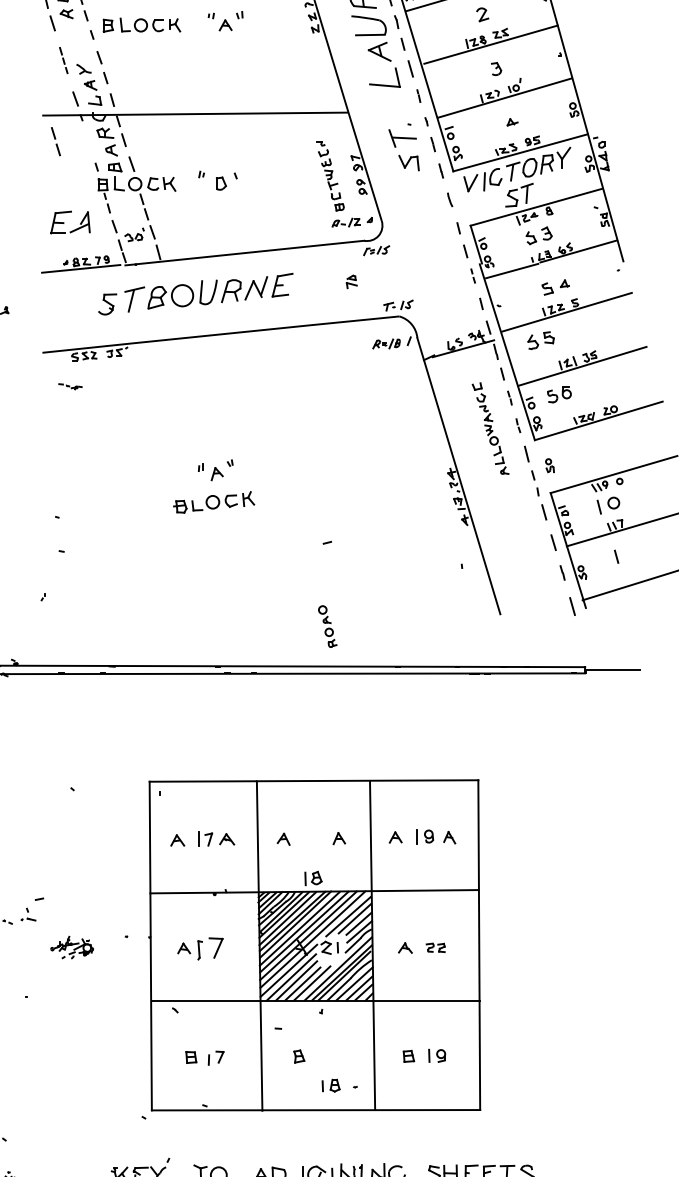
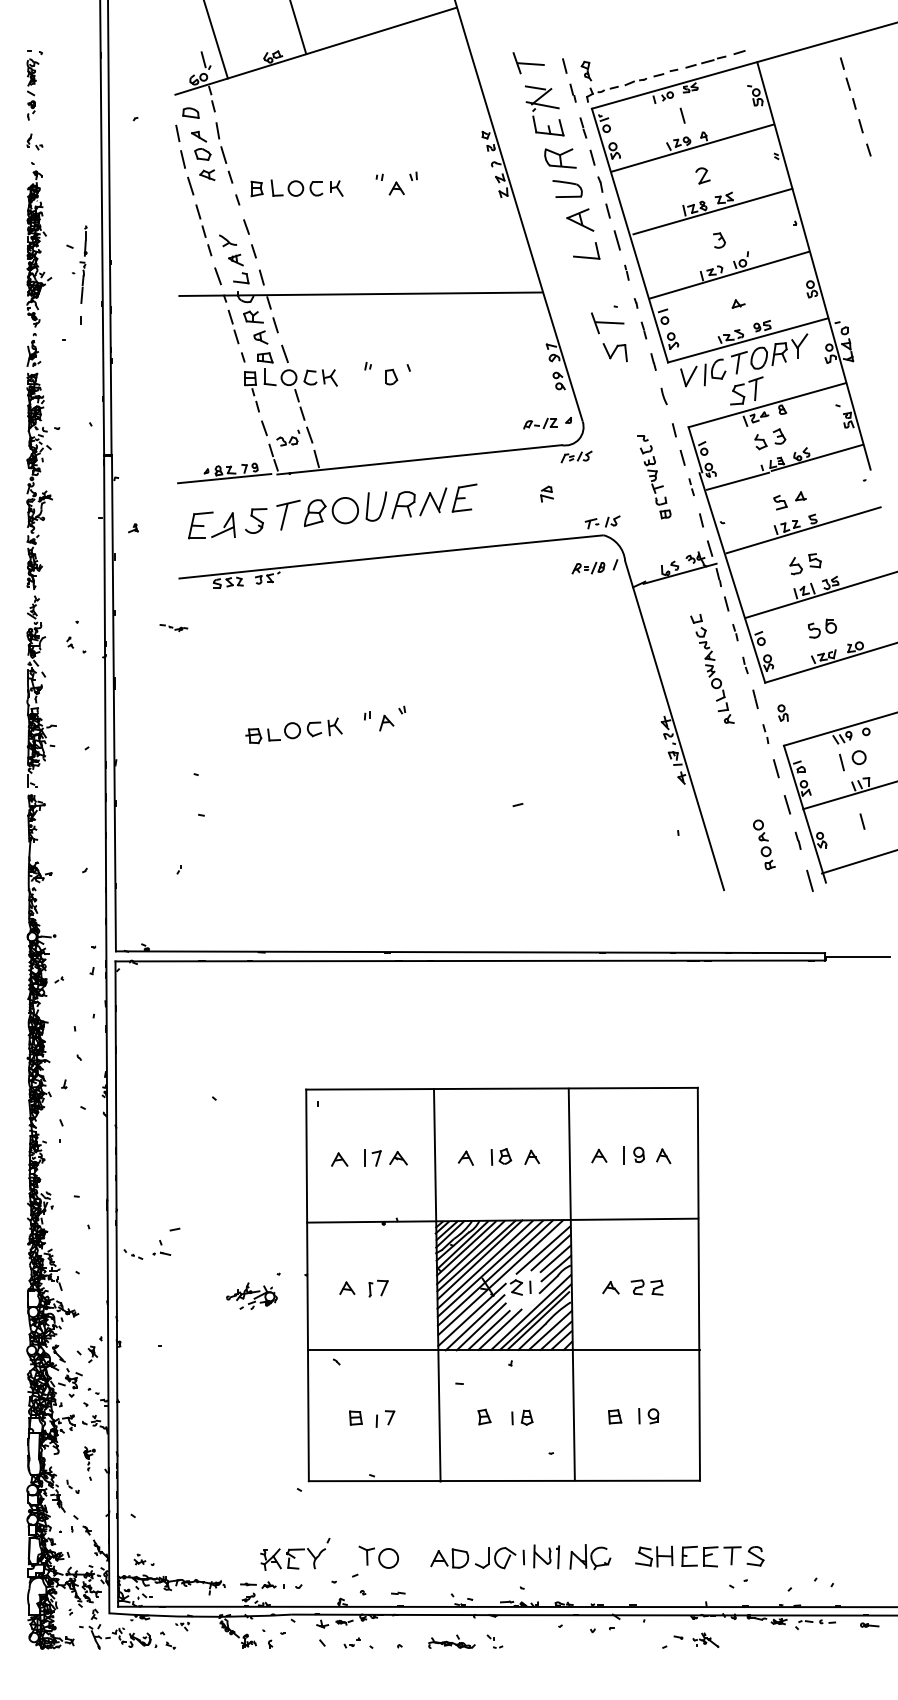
part: (368, 25) -> (567, 188), size x0.71
part: (63, 60) -> (203, 230), size x1.67
part: (384, 77) -> (586, 250), size x0.71
line: (55, 139) -> (233, 324), moved
part: (330, 176) -> (654, 477), moved
part: (64, 222) -> (204, 525), moved
part: (541, 340) -> (805, 564), moved
part: (70, 387) -> (173, 628), moved
part: (559, 394) -> (822, 628), moved
part: (535, 482) -> (765, 733), size x0.62
part: (213, 502) -> (293, 730), moved
part: (327, 626) -> (764, 844), moved
part: (313, 878) -> (501, 1156), moved
part: (71, 946) -> (251, 1295), moved
part: (435, 947) -> (646, 1287), size x1.43
part: (210, 948) -> (378, 1288), size x0.62
part: (331, 1085) -> (522, 1417), moved

